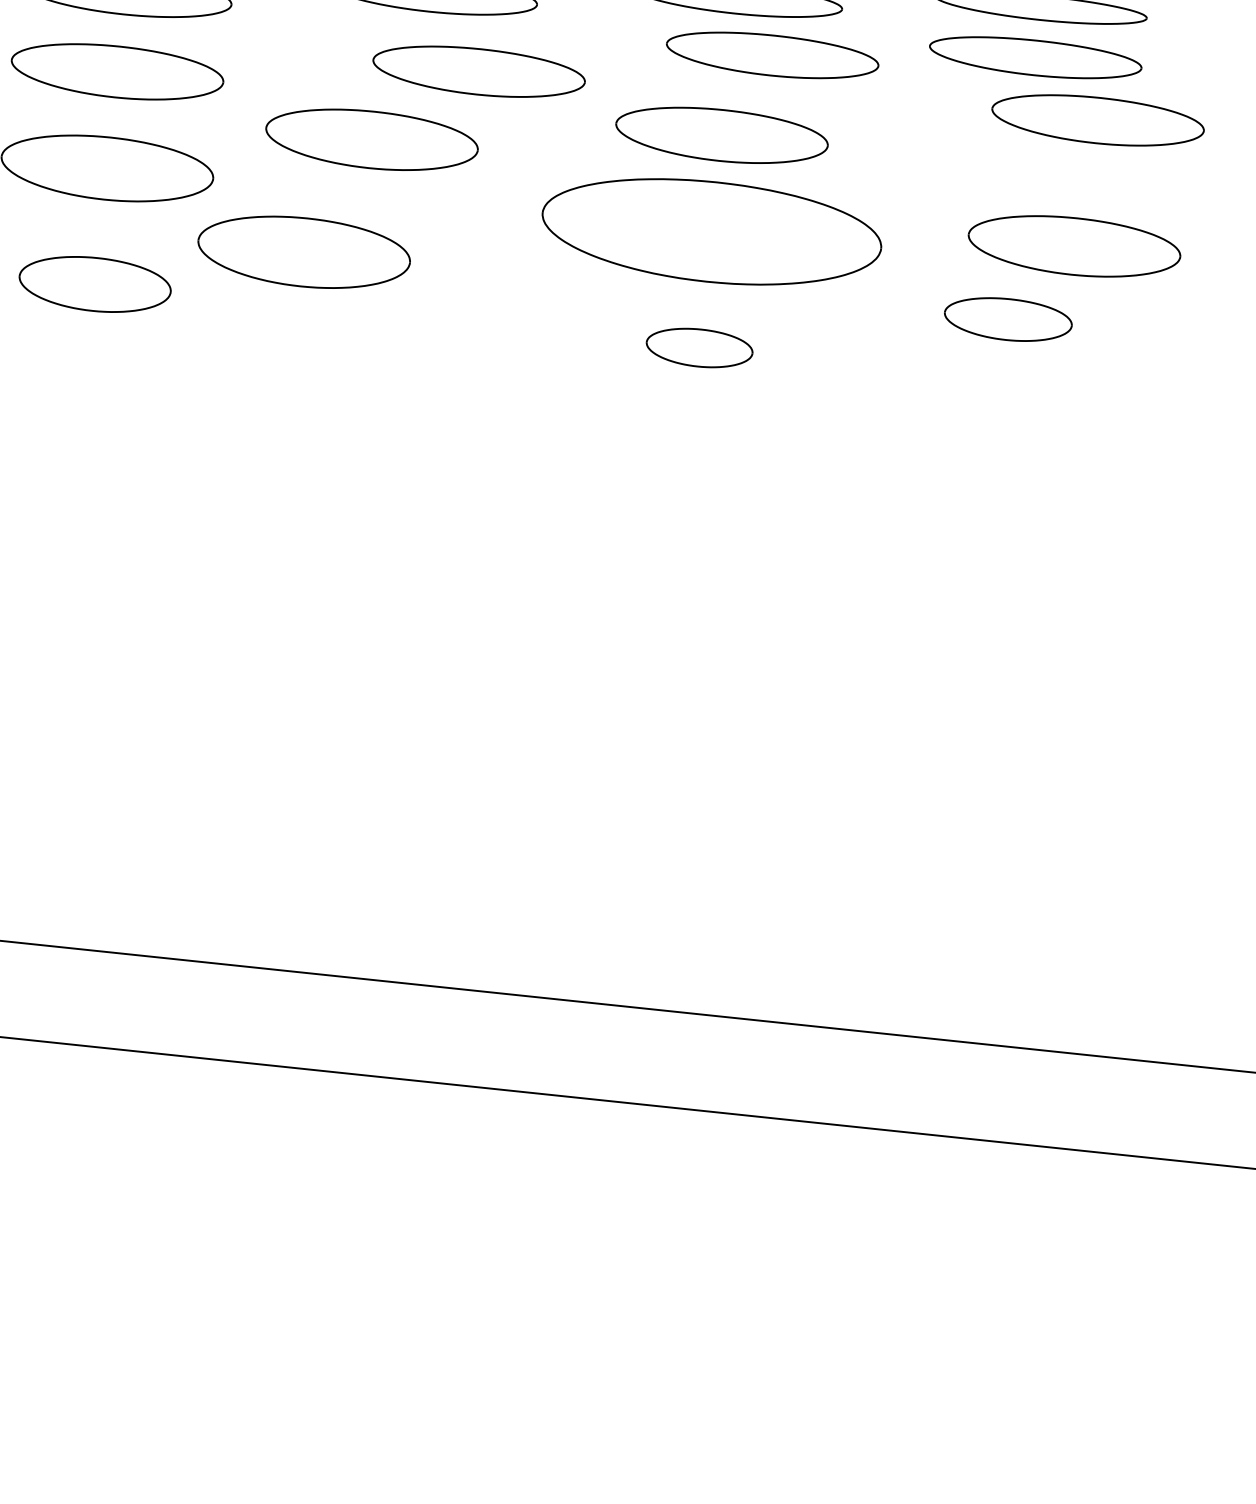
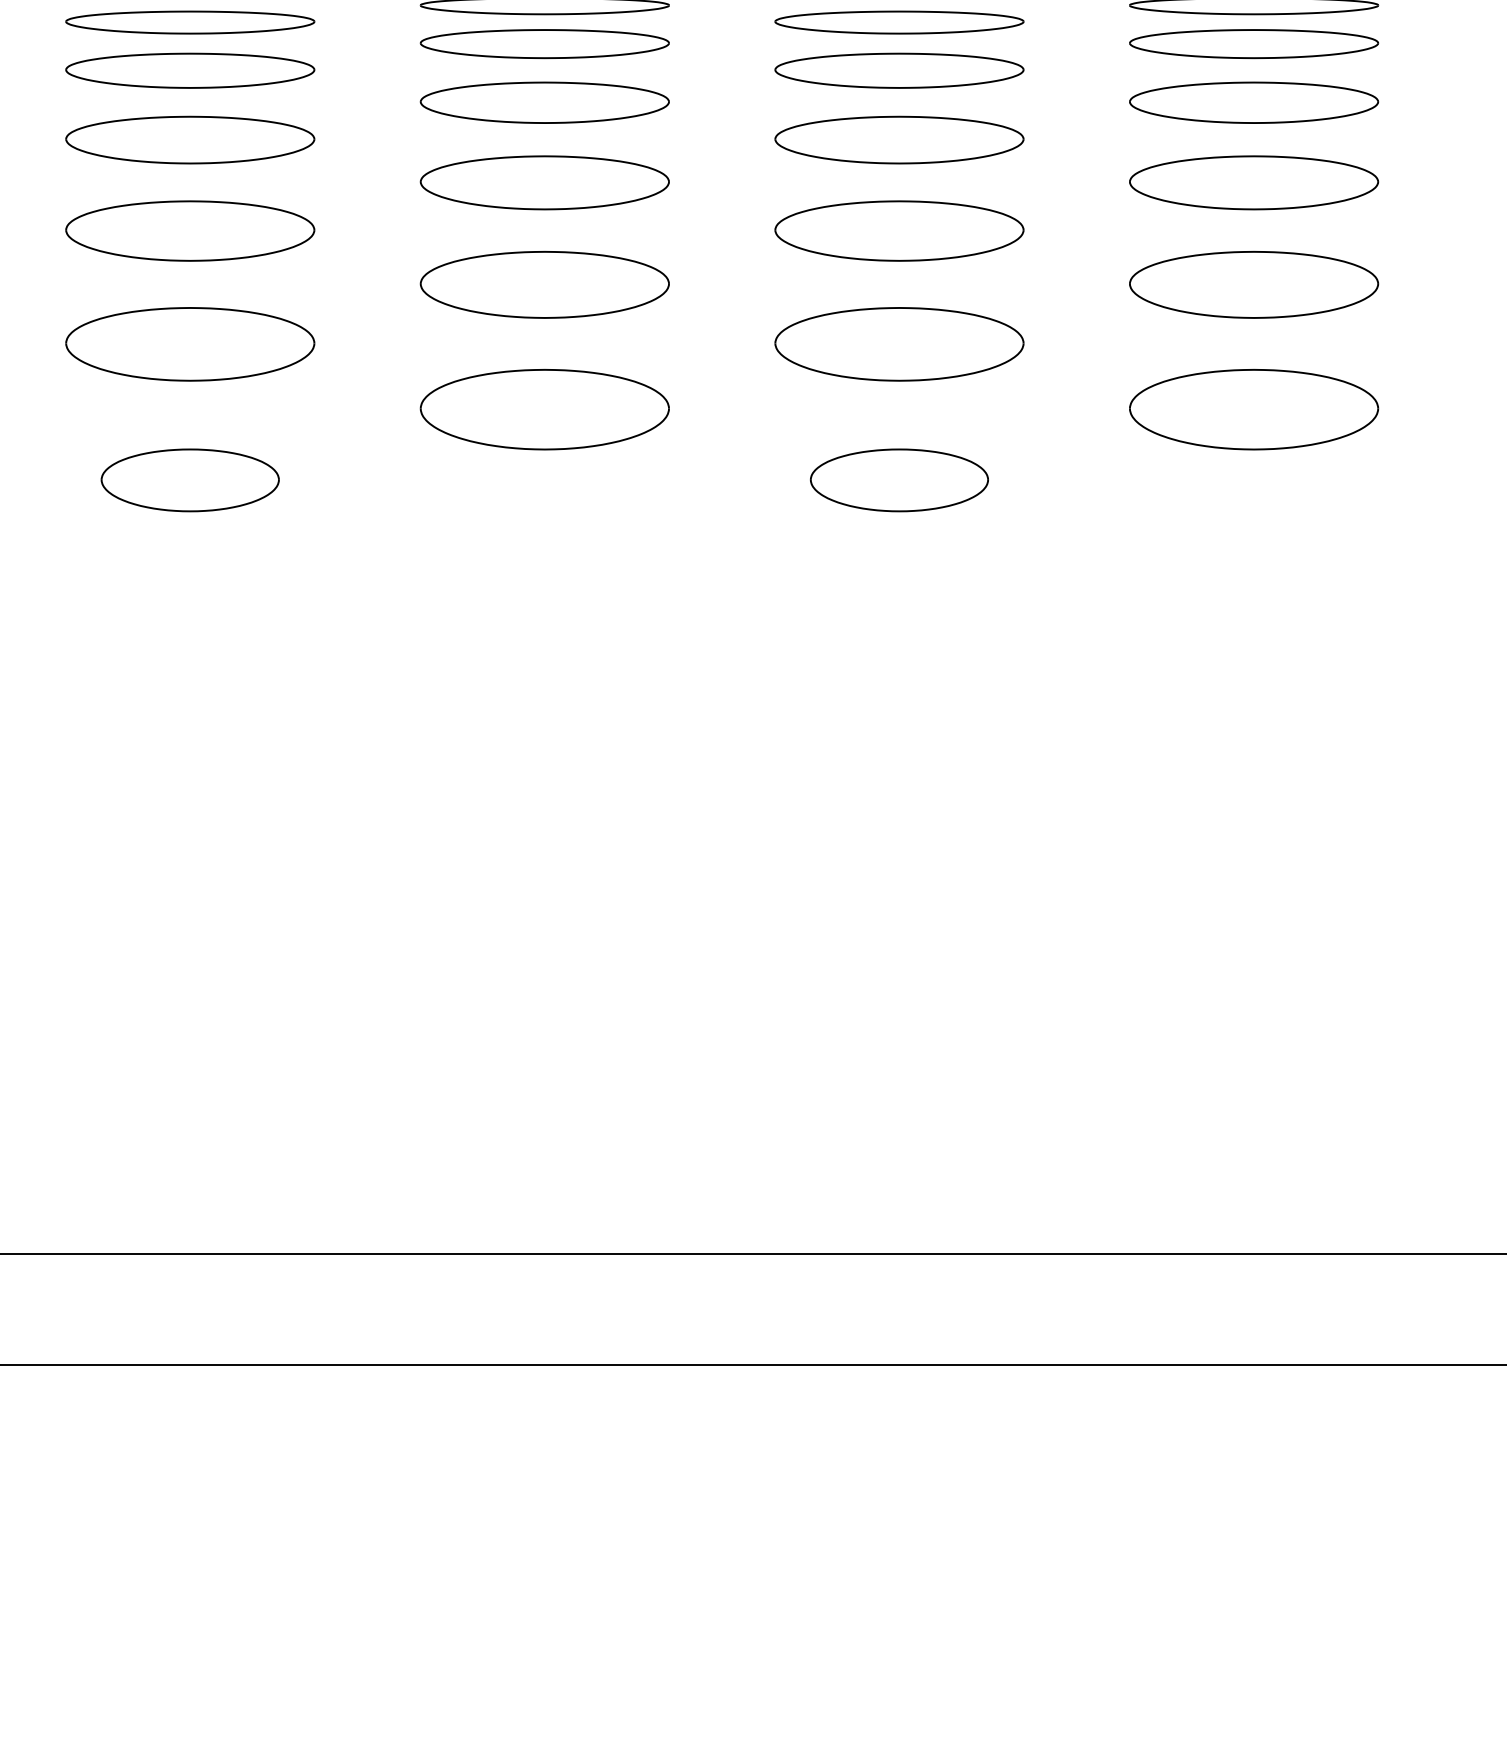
part: (772, 55) -> (899, 139), moved
part: (478, 71) -> (544, 182), moved
part: (1098, 120) -> (1254, 182), moved
part: (371, 139) -> (544, 284), moved
part: (711, 232) -> (899, 344), size x0.62
part: (1074, 246) -> (1254, 284), moved
part: (303, 252) -> (544, 409), moved
part: (1008, 319) -> (1254, 409), size x1.67
part: (699, 348) -> (899, 480), size x1.43

